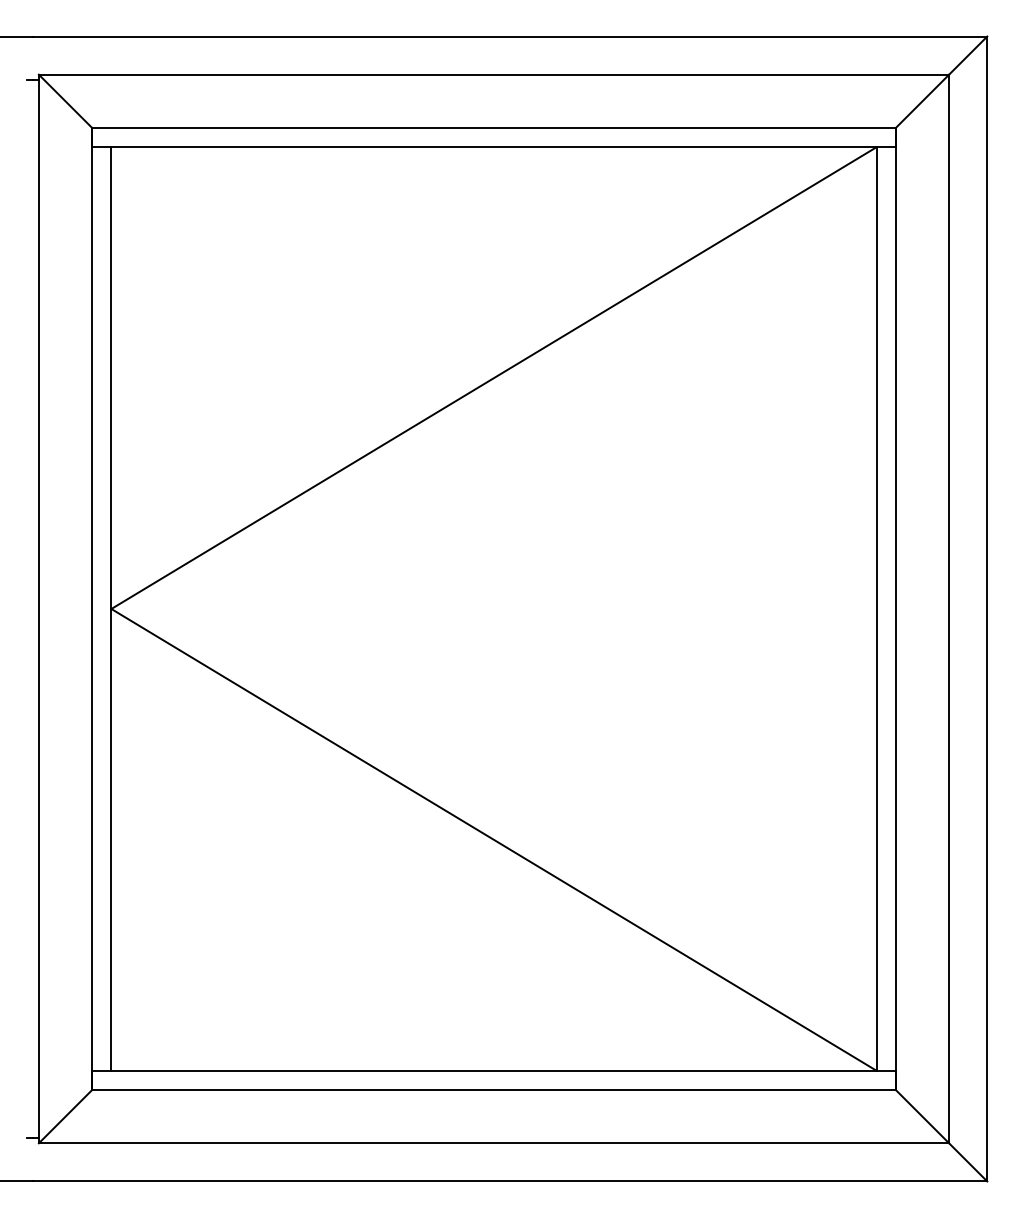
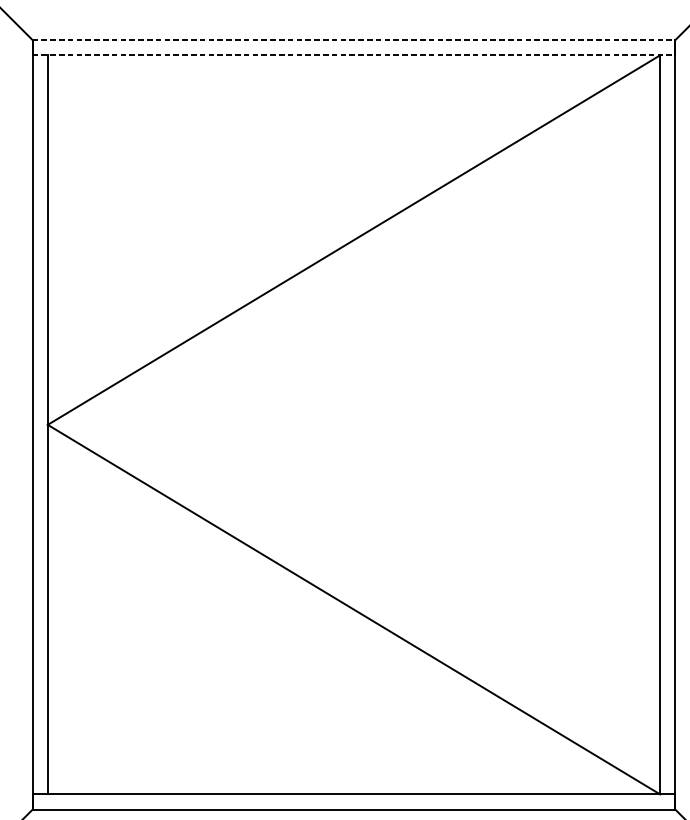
line: (494, 128) -> (354, 40), solid -> dashed
line: (494, 147) -> (354, 55), solid -> dashed

